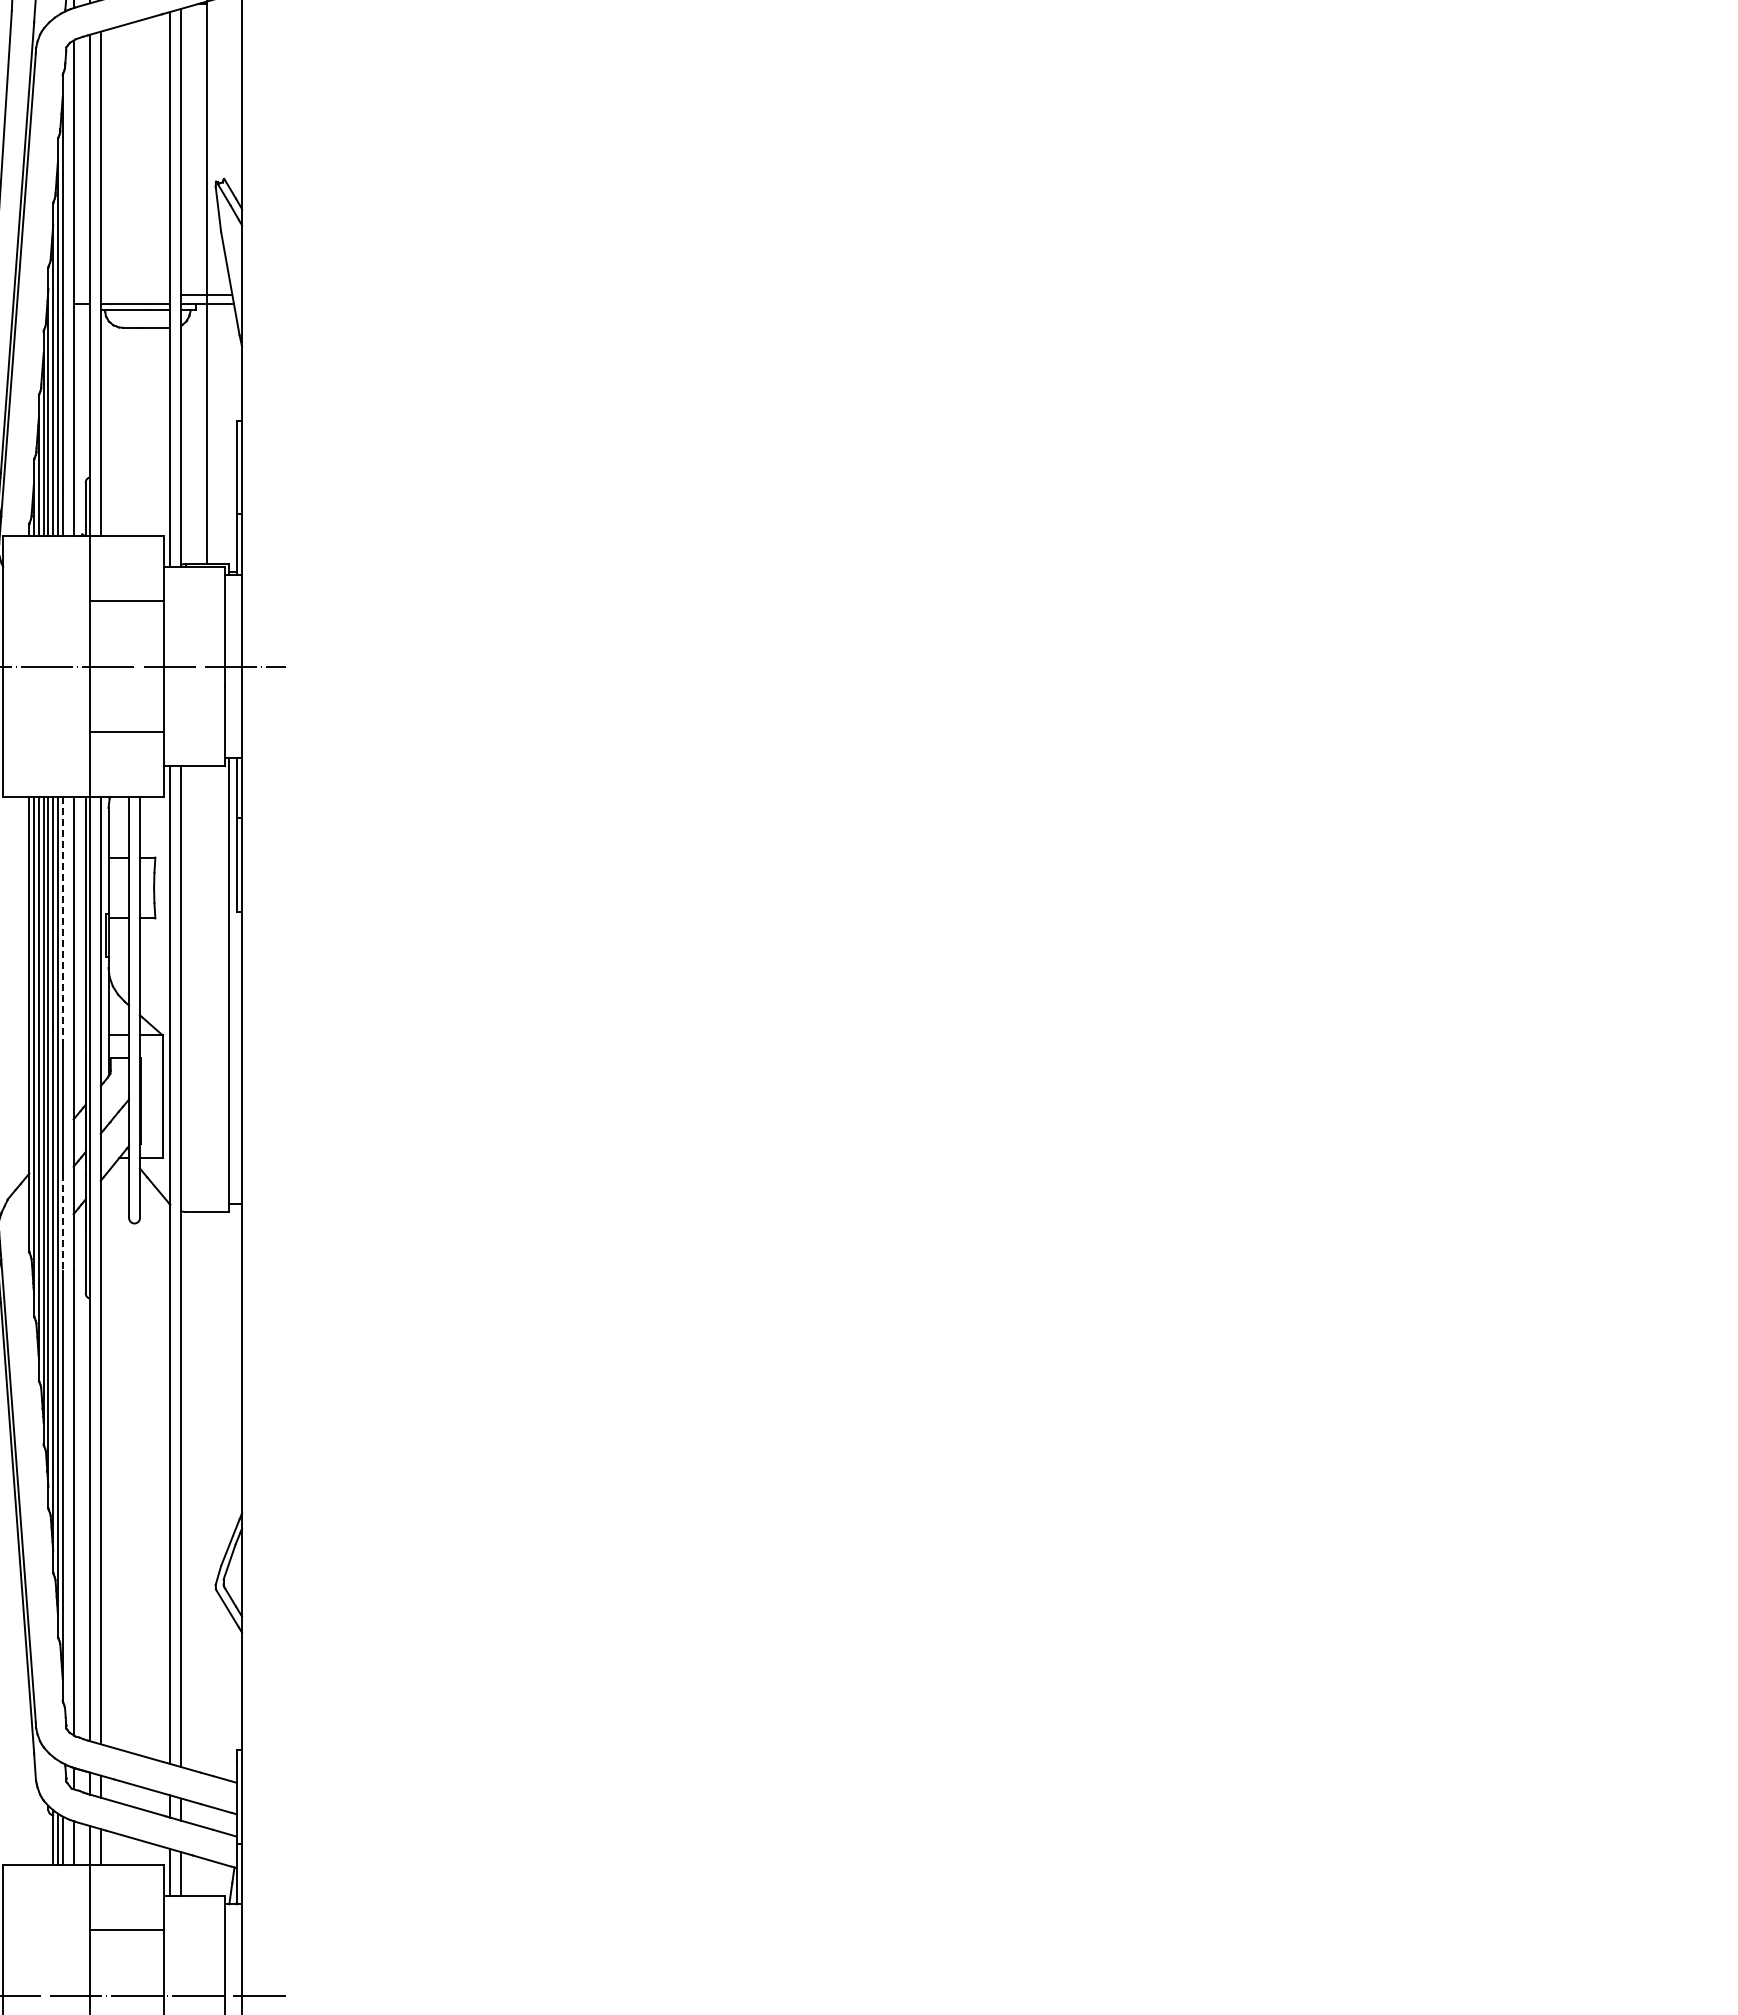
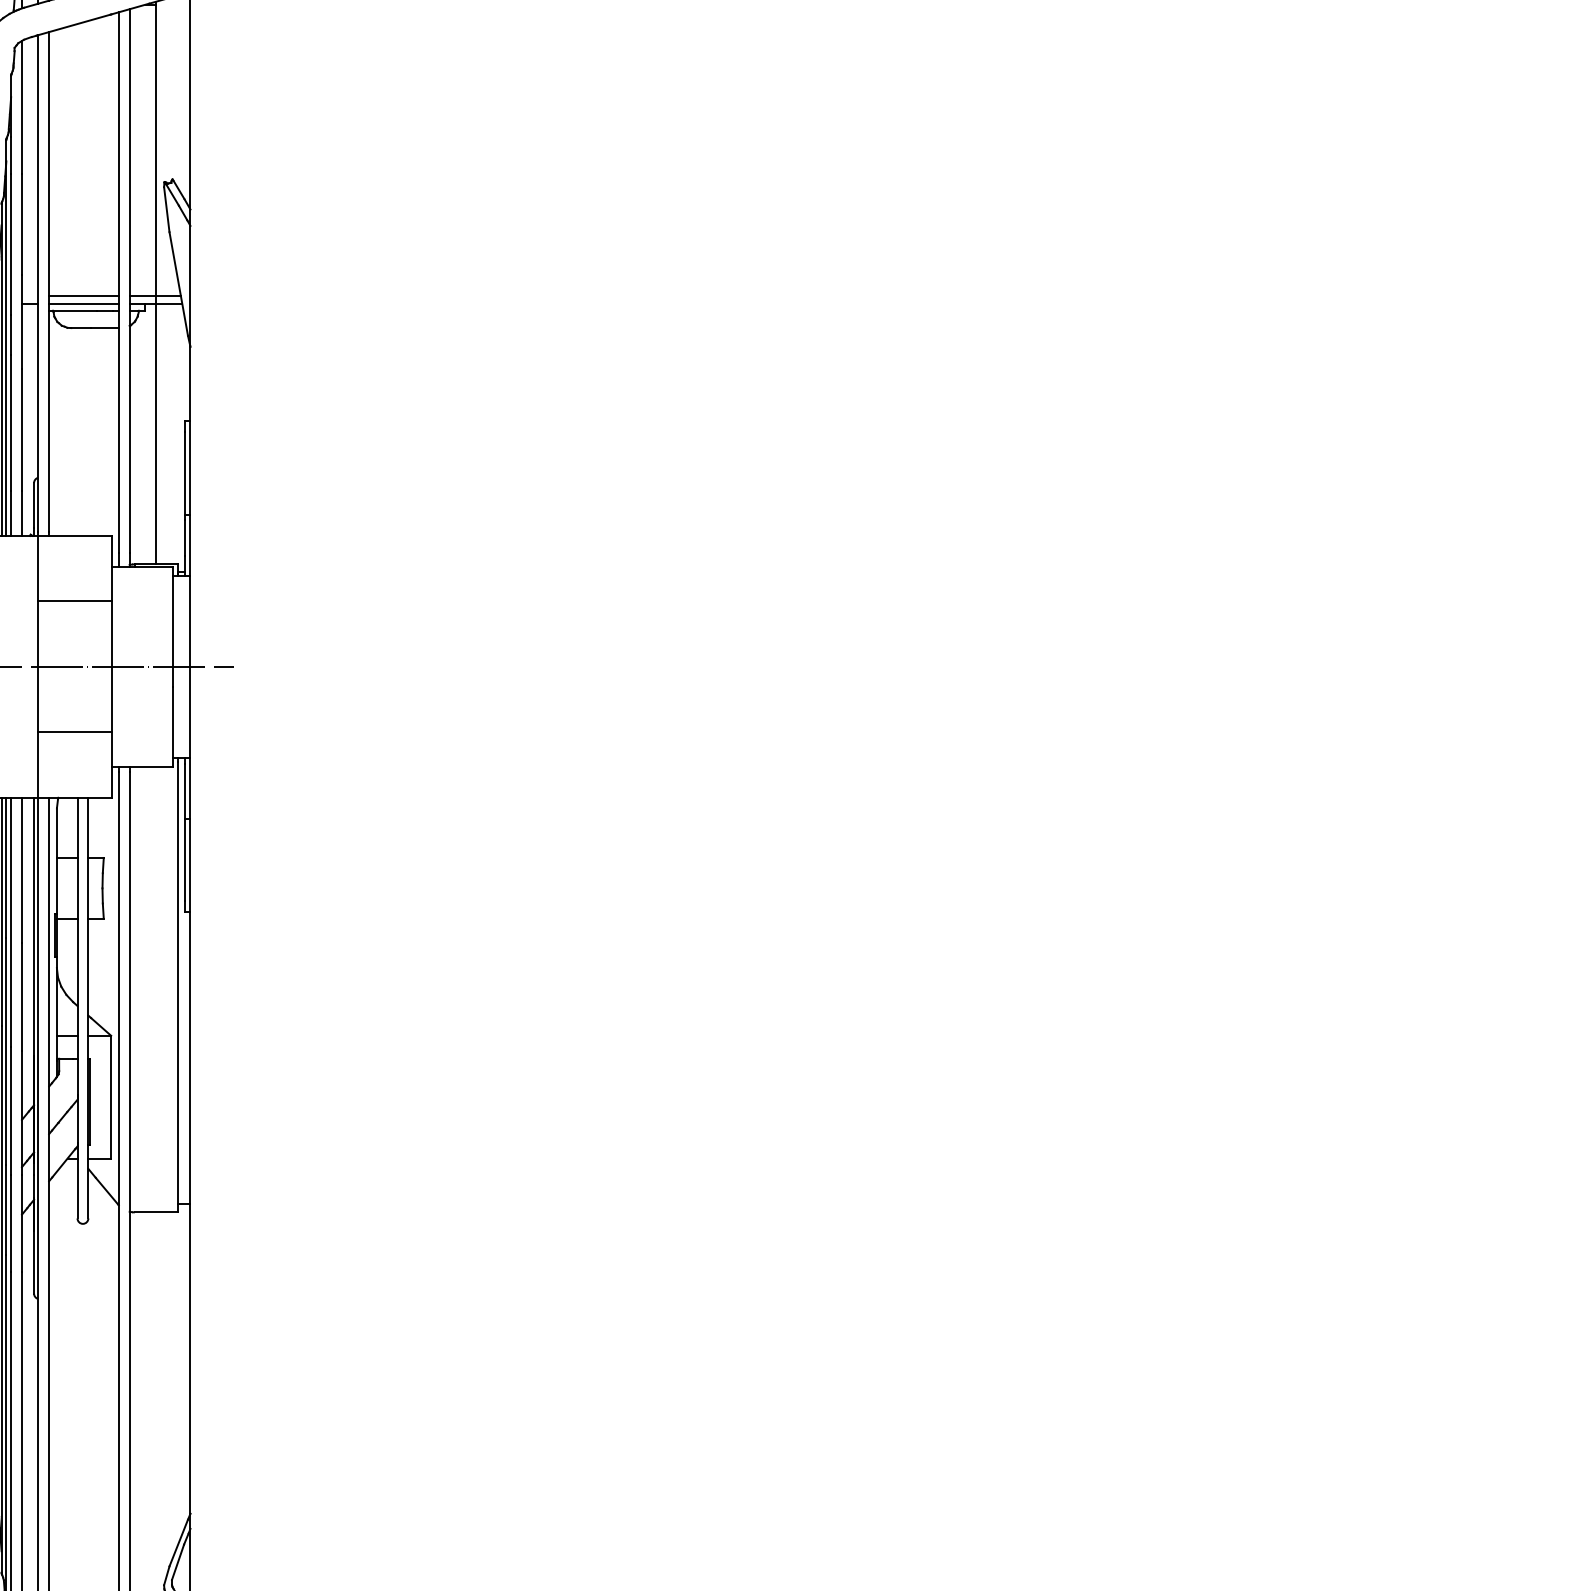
line: (135, 295) -> (83, 295), added
line: (62, 922) -> (10, 922), dashed -> solid
line: (62, 1222) -> (10, 1222), dashed -> solid

